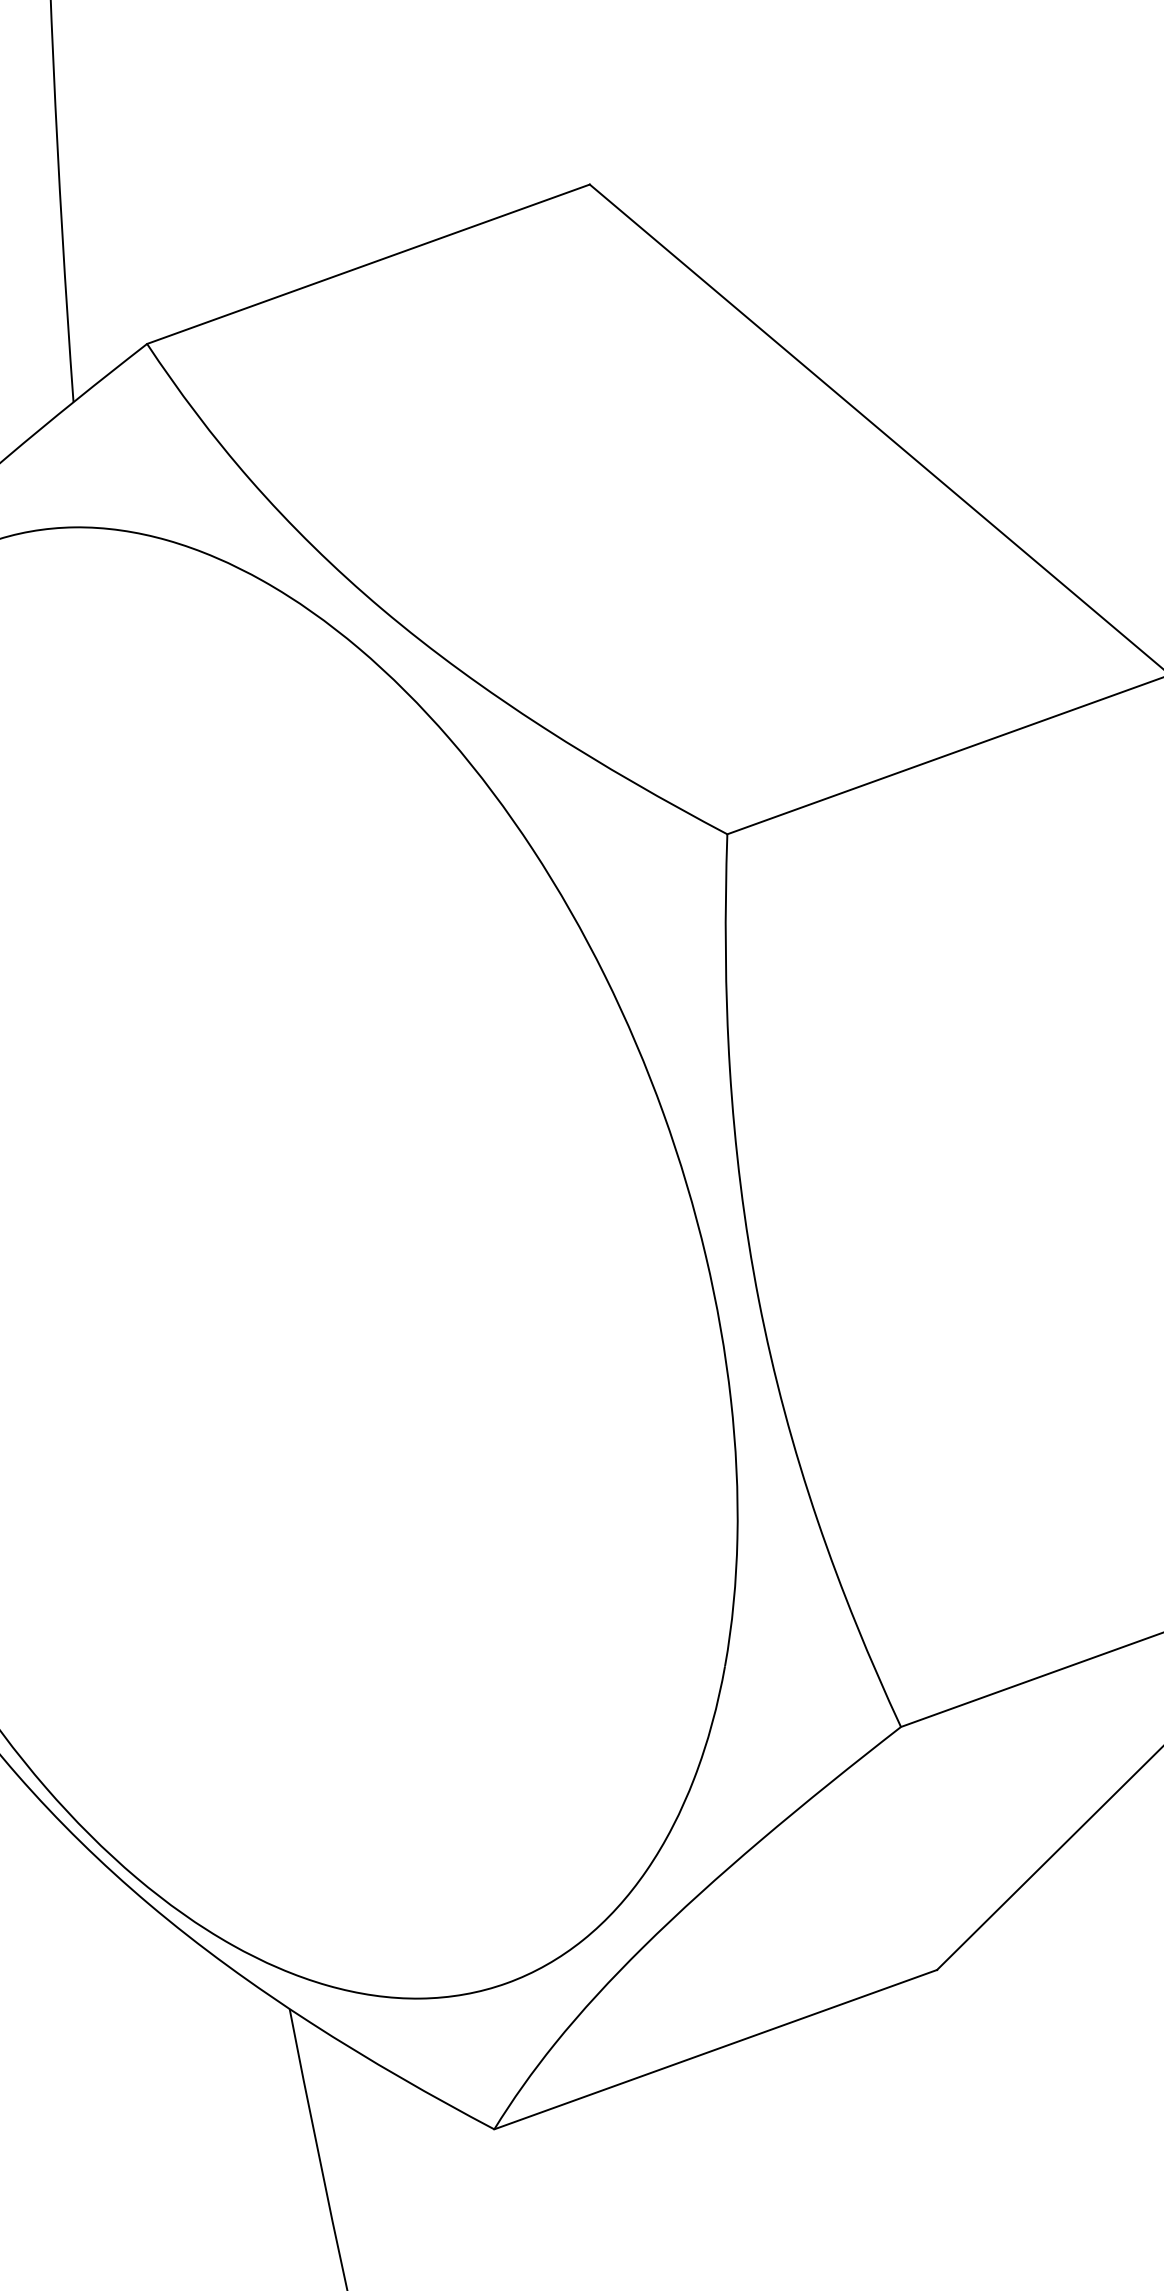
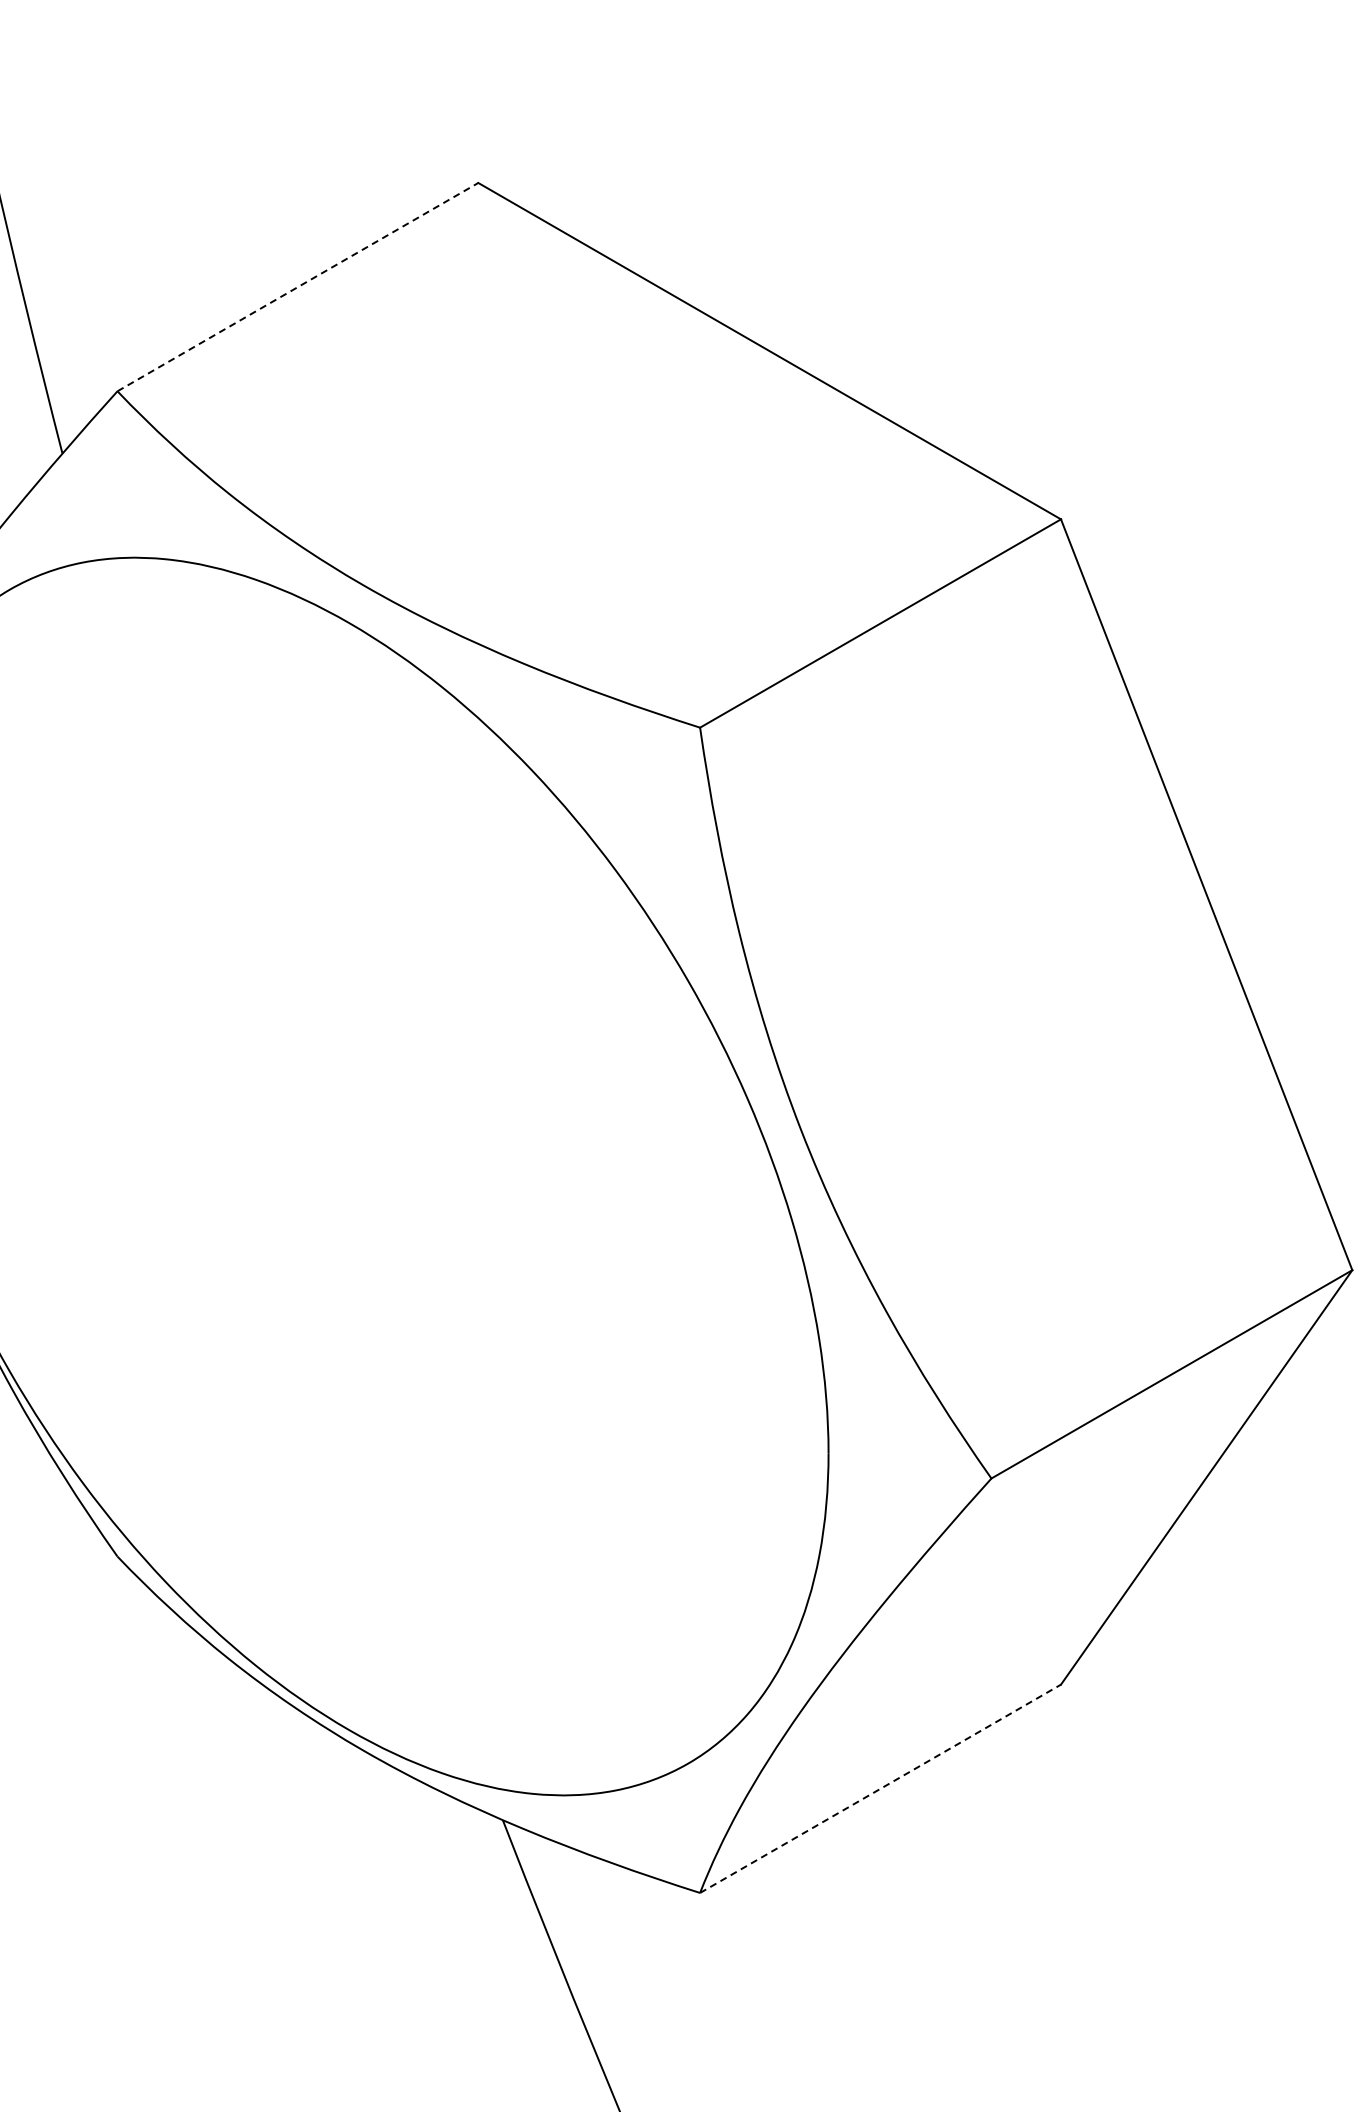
line: (369, 263) -> (298, 286), solid -> dashed
line: (715, 2049) -> (880, 1788), solid -> dashed

